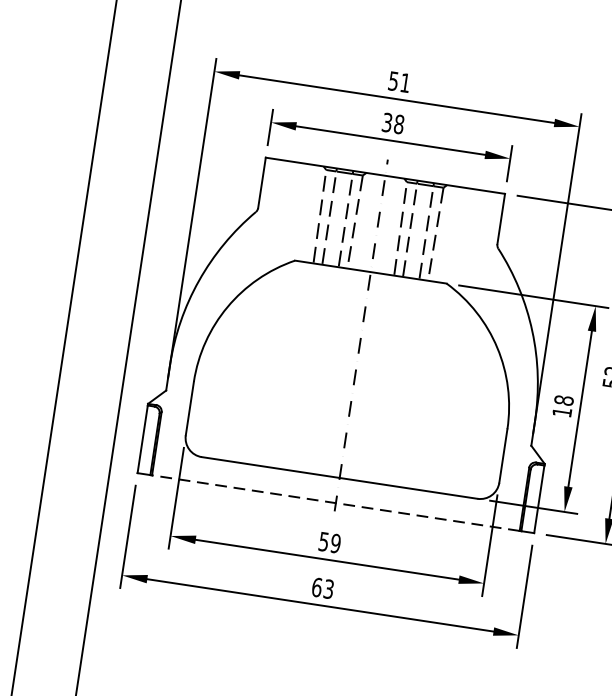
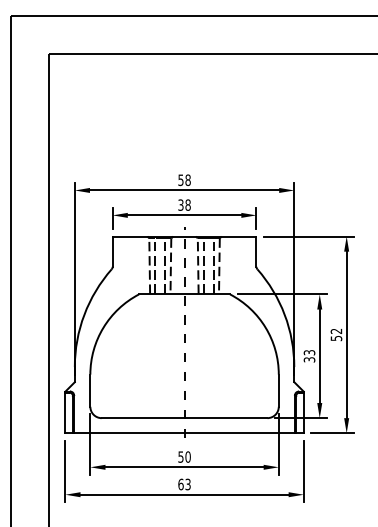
text: (404, 83) -> (187, 180), 51 -> 58
text: (563, 406) -> (309, 356), 18 -> 33
line: (335, 503) -> (184, 433), dashed -> solid
text: (334, 542) -> (187, 456), 59 -> 50

